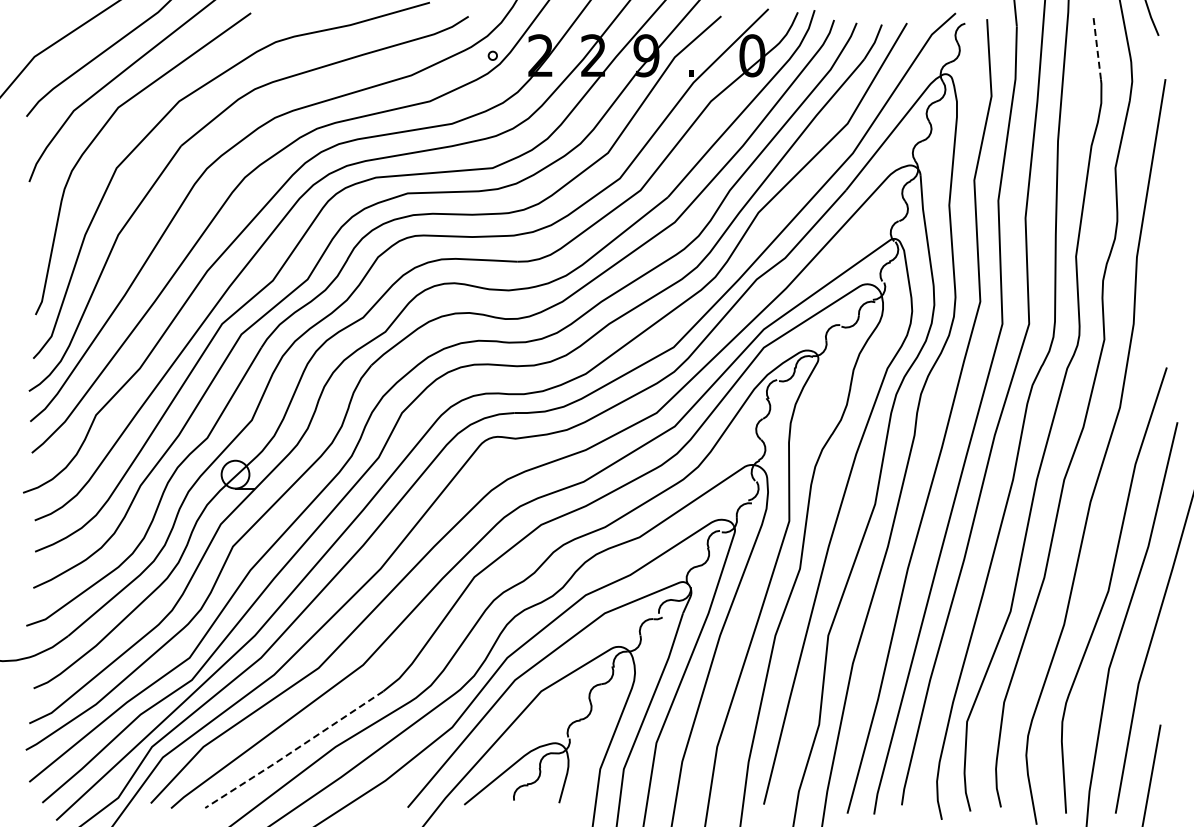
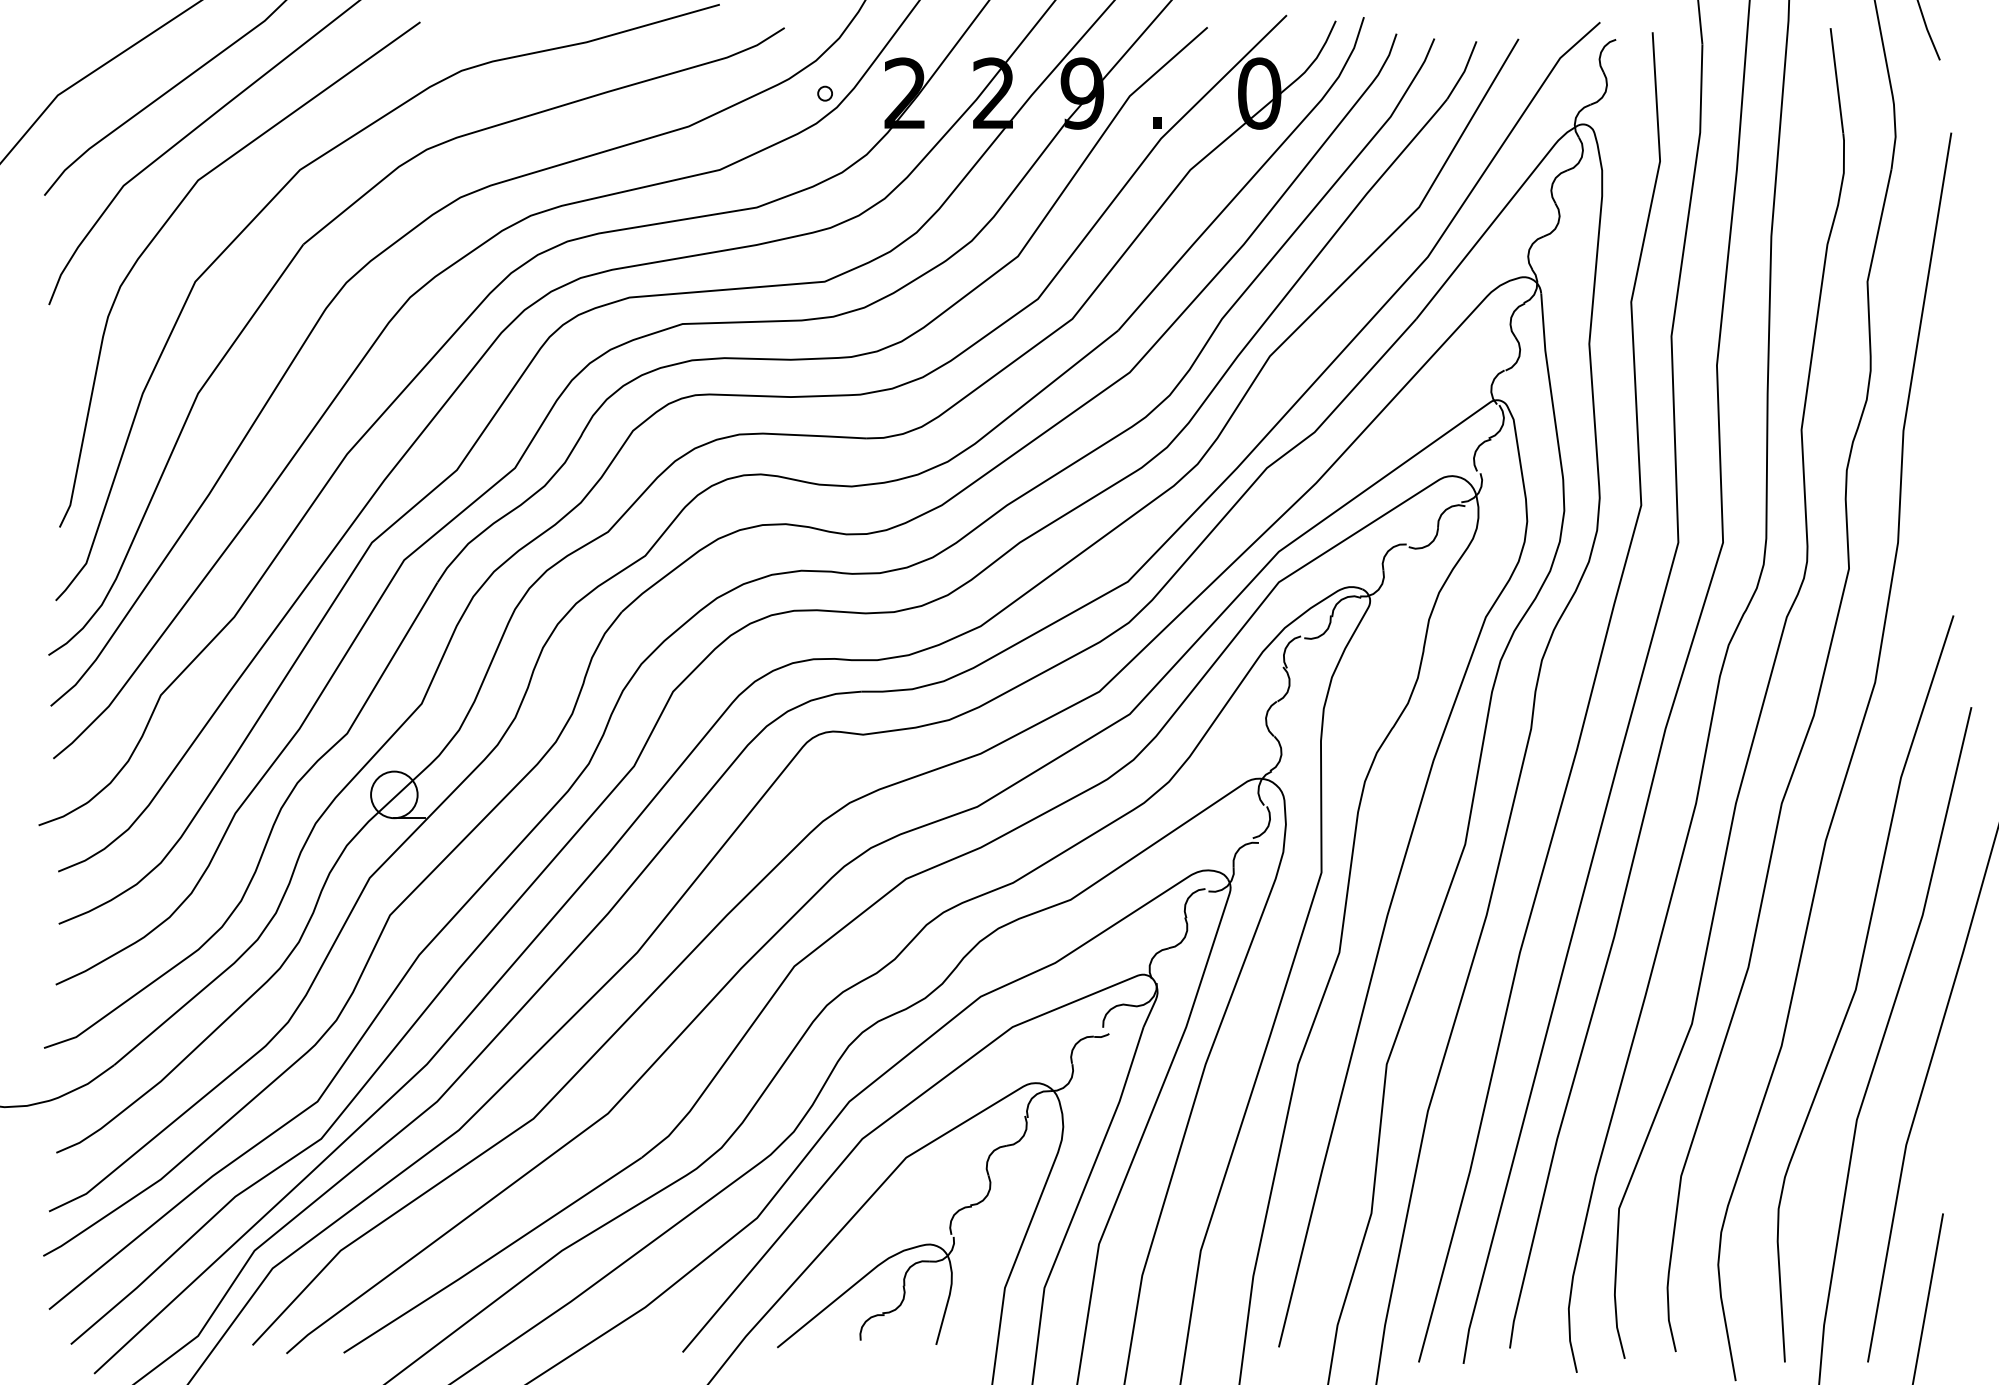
line: (1097, 48) -> (1837, 81), dashed -> solid
line: (294, 750) -> (493, 1256), dashed -> solid

